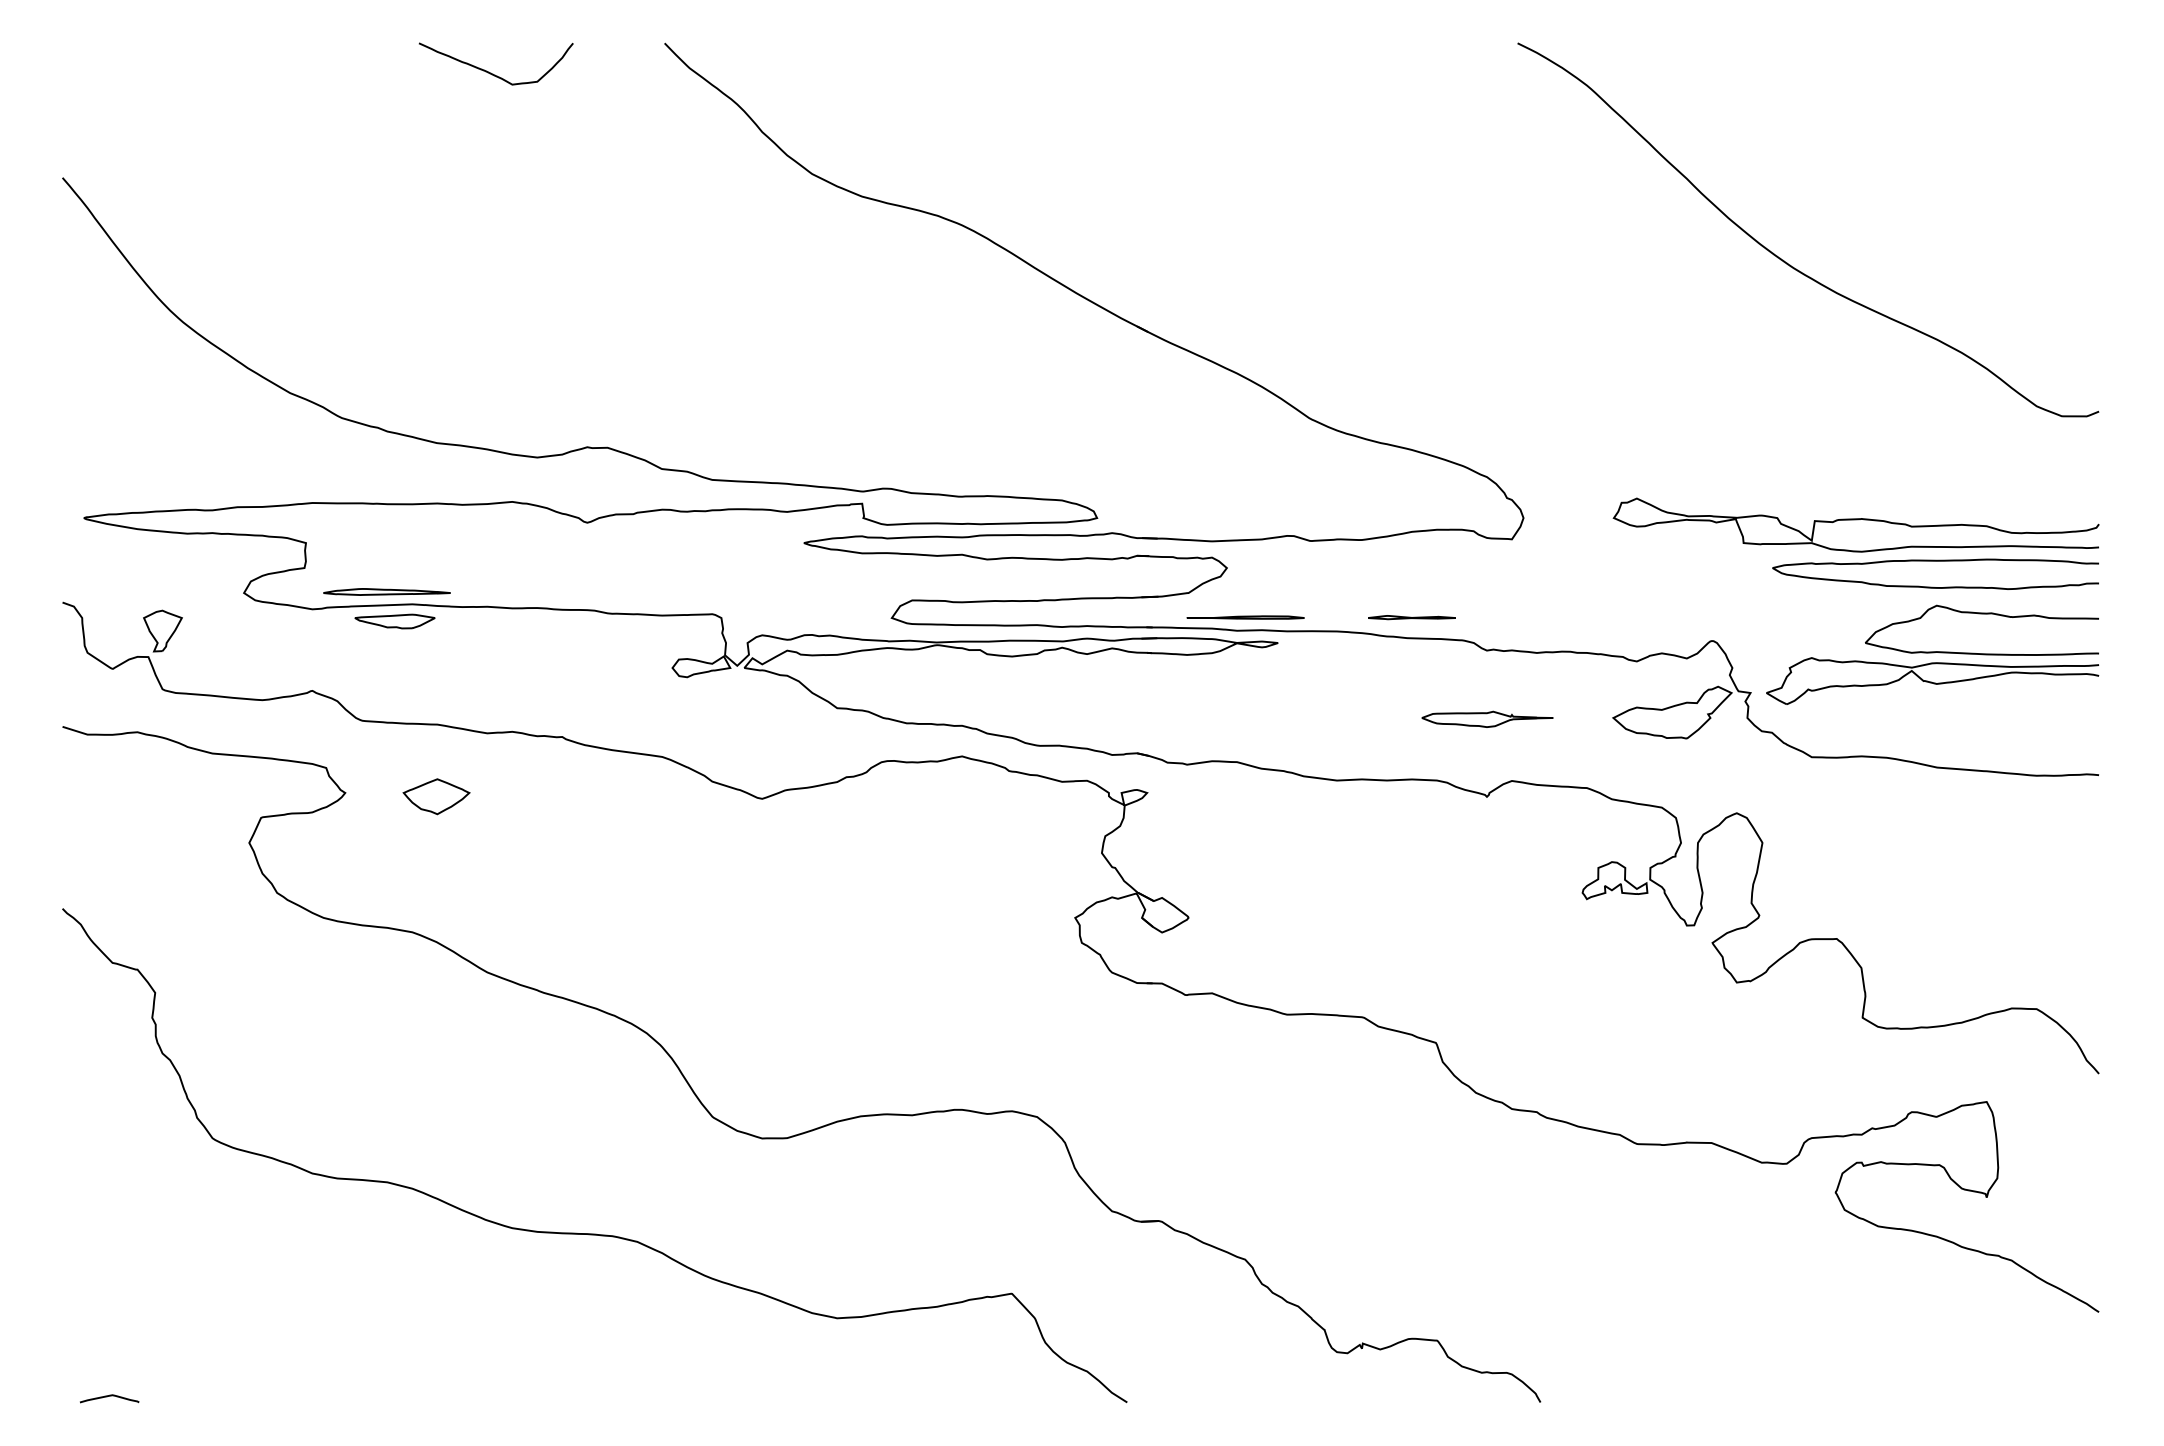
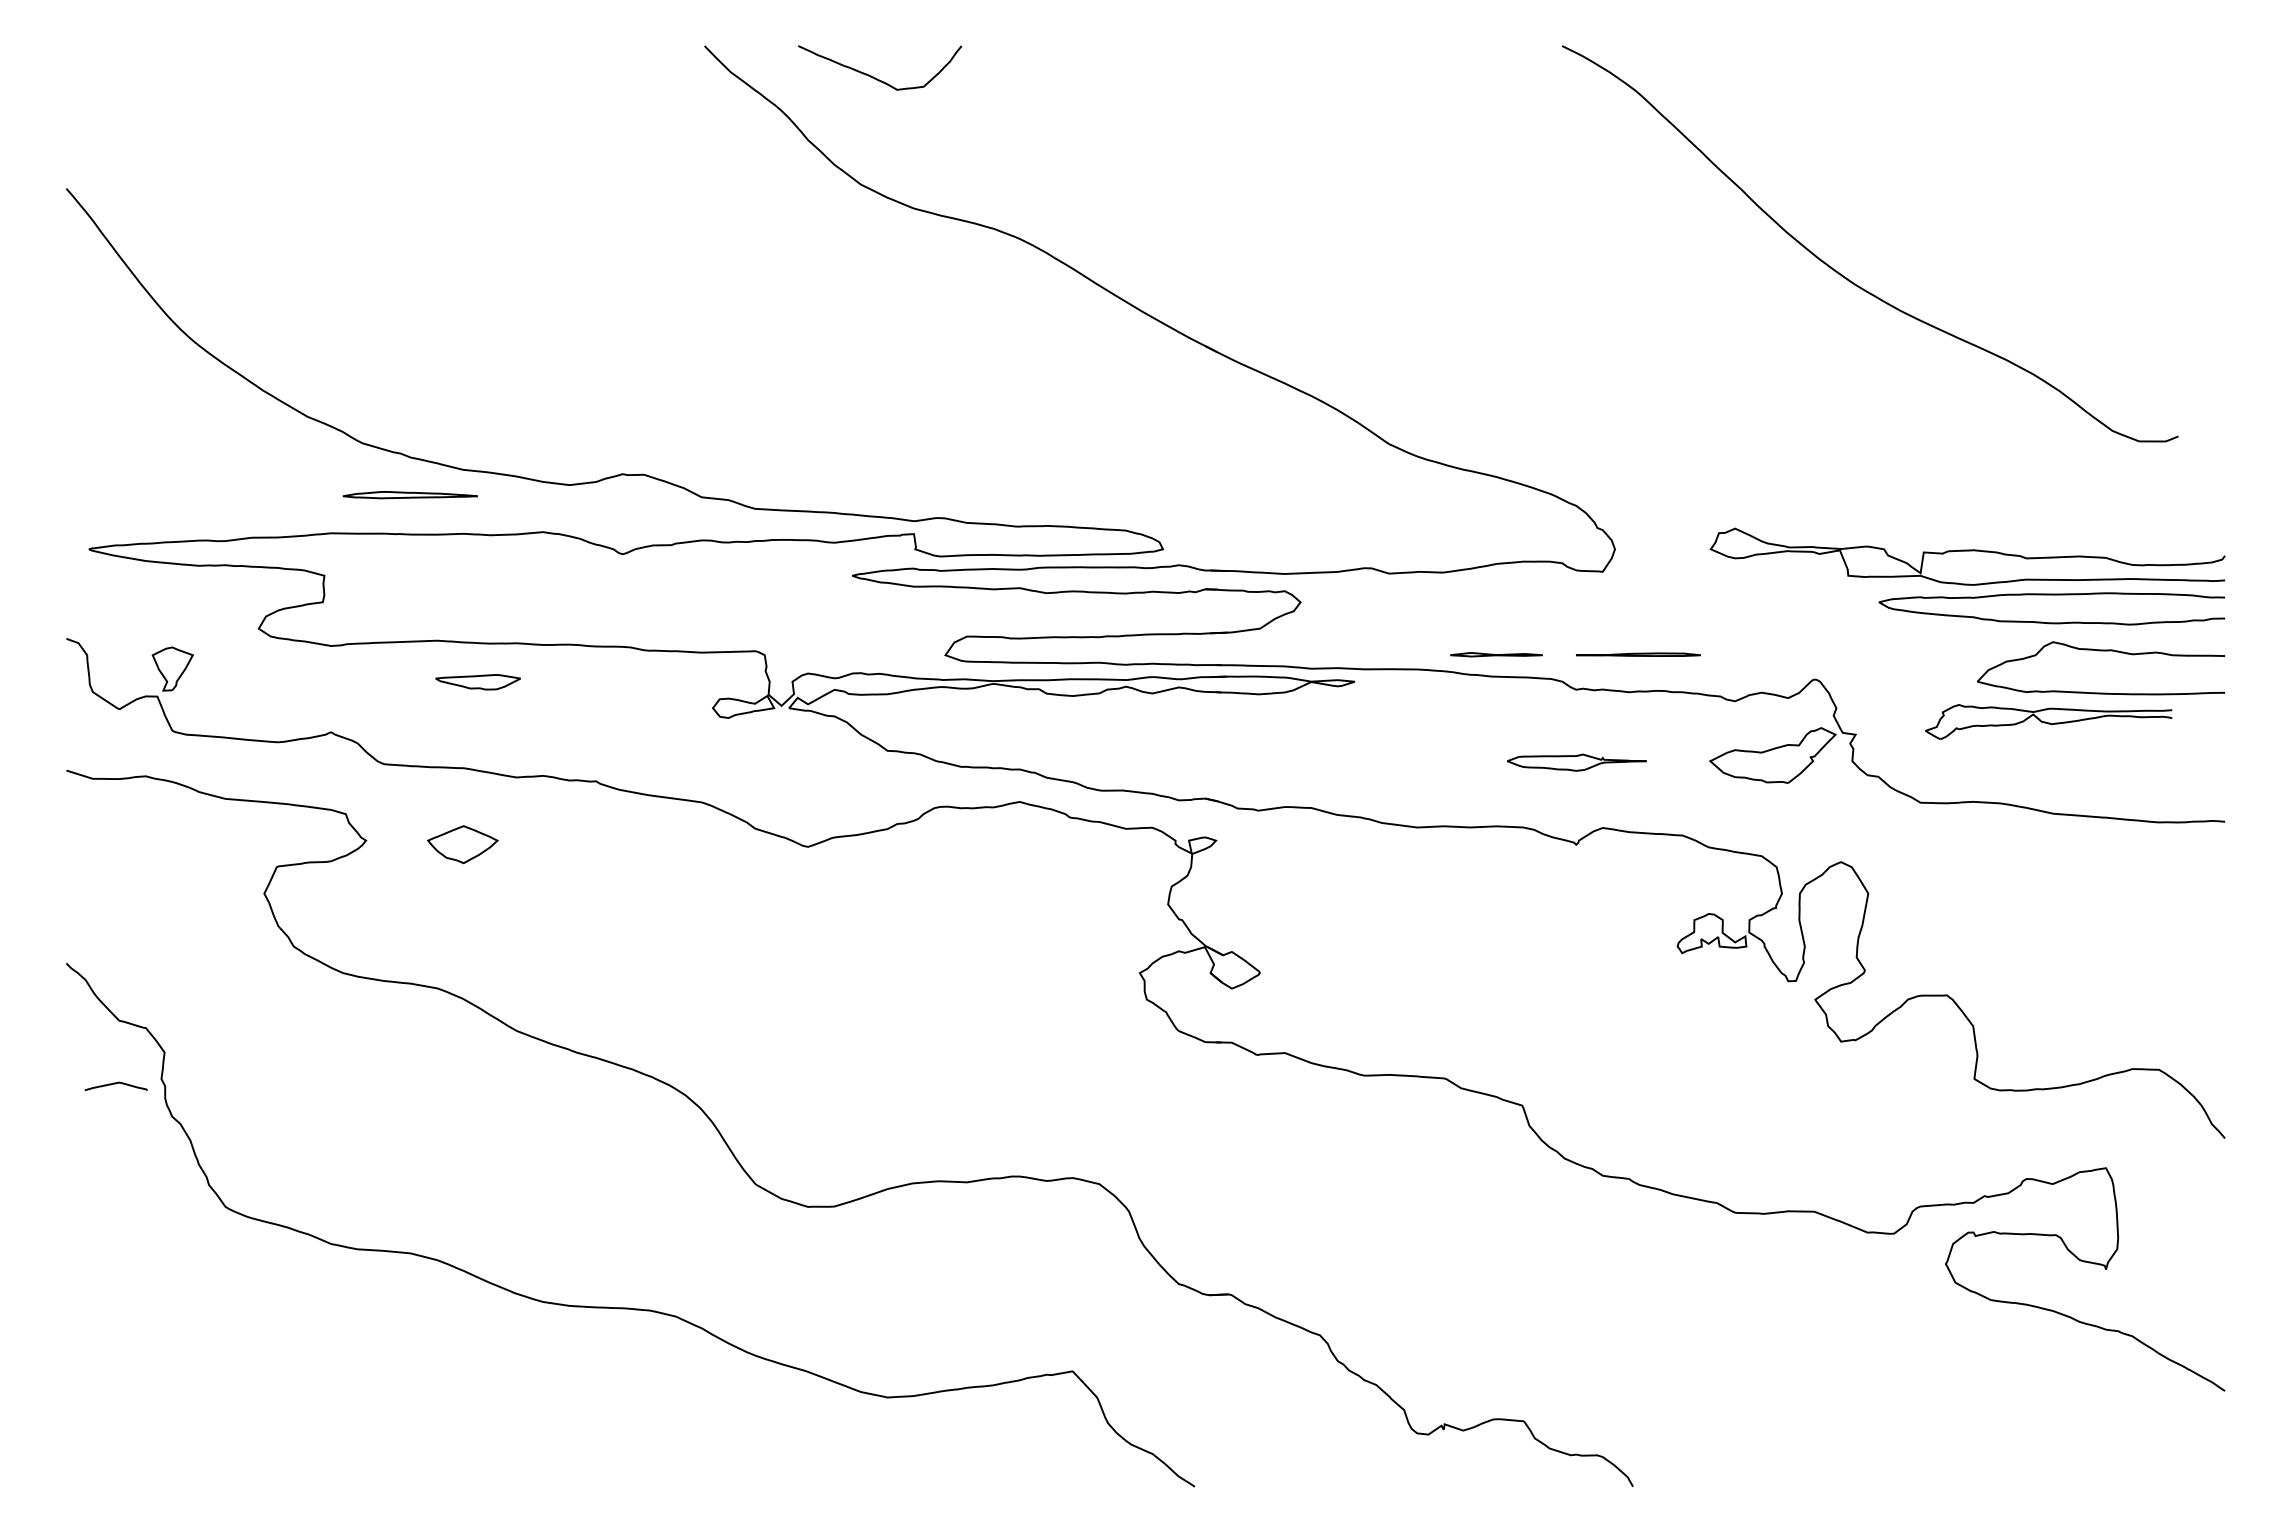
curve: (493, 73) -> (877, 78), moved
curve: (1787, 262) -> (1848, 278), moved
part: (386, 591) -> (409, 494), moved
line: (1245, 617) -> (1638, 654), moved
part: (394, 621) -> (477, 682), moved
part: (1932, 680) -> (2048, 721), size x0.7
curve: (109, 1396) -> (116, 1083), moved

